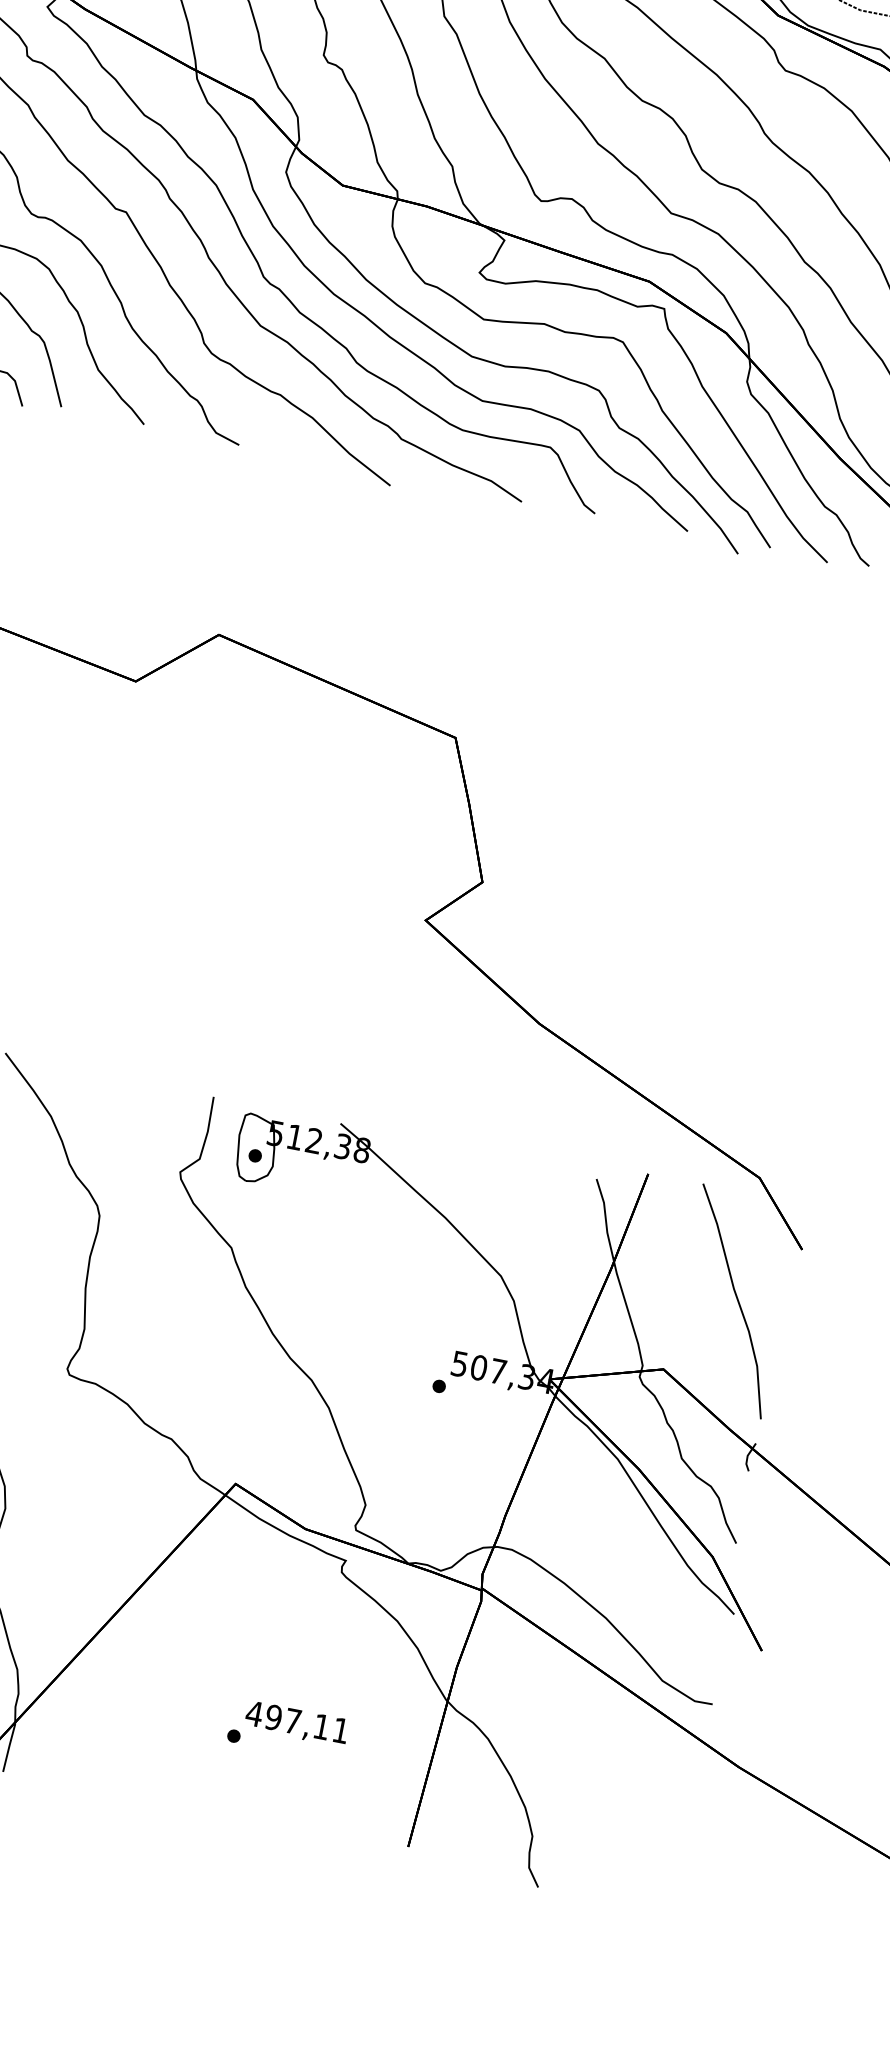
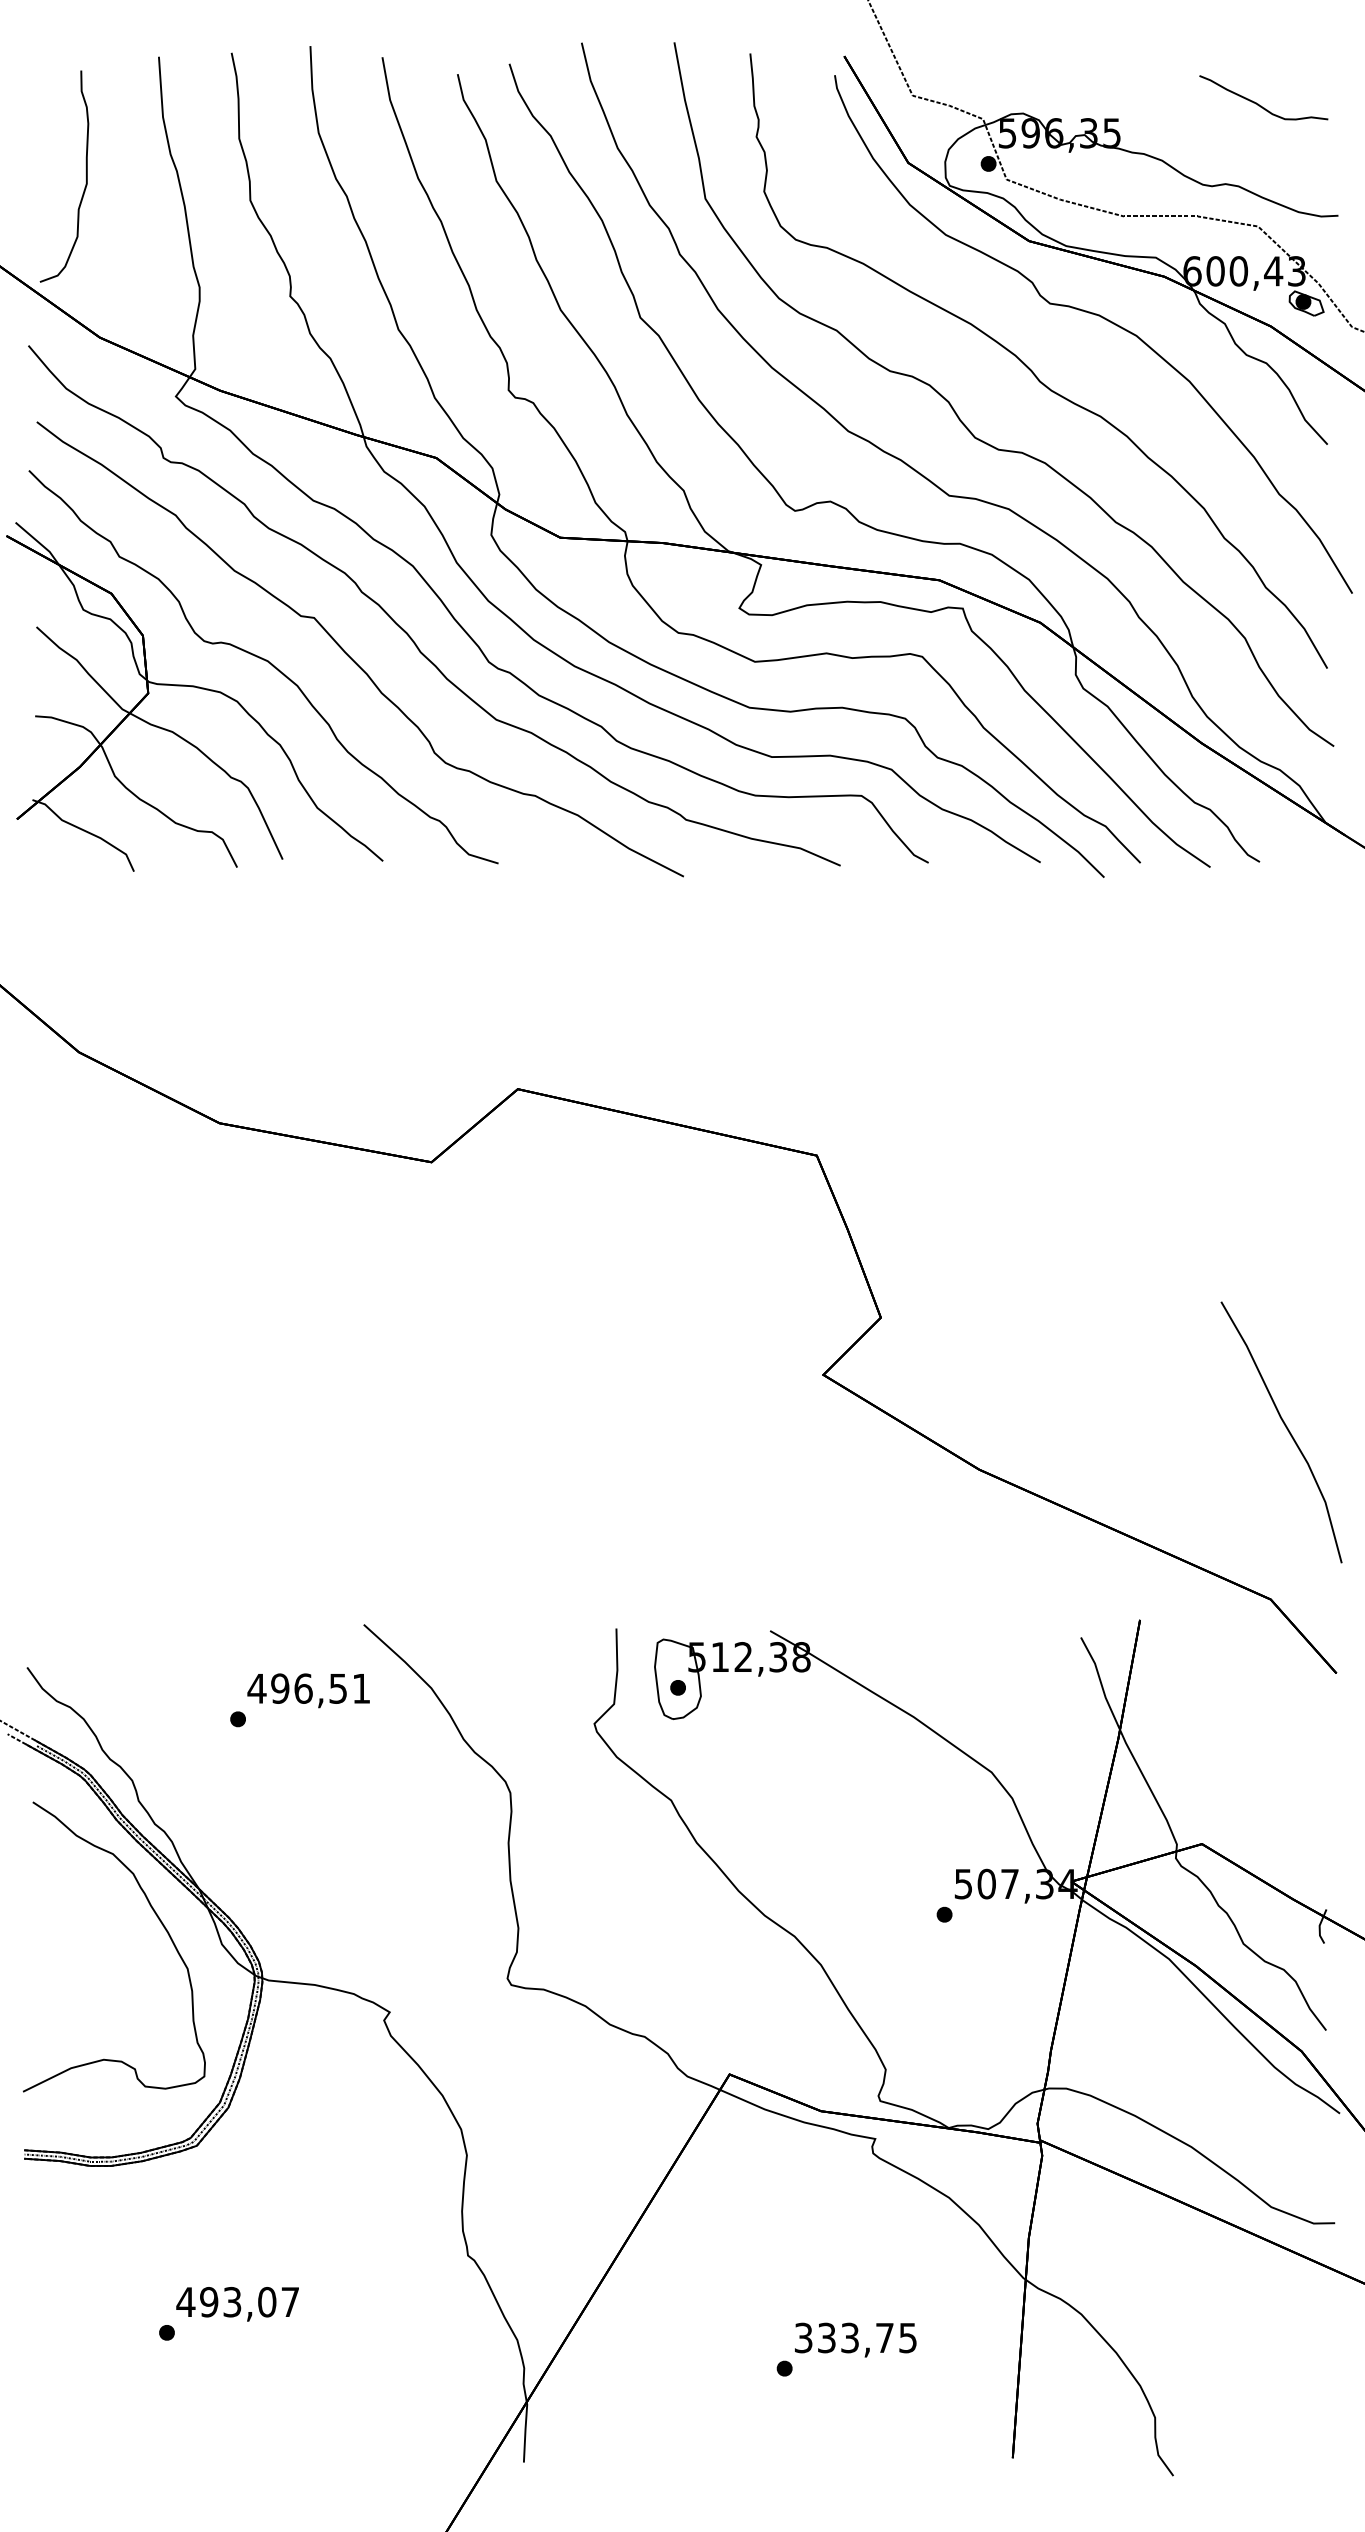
curve: (736, 1299) -> (1286, 1429), moved
text: (297, 1721) -> (855, 2337), 497,11 -> 333,75

